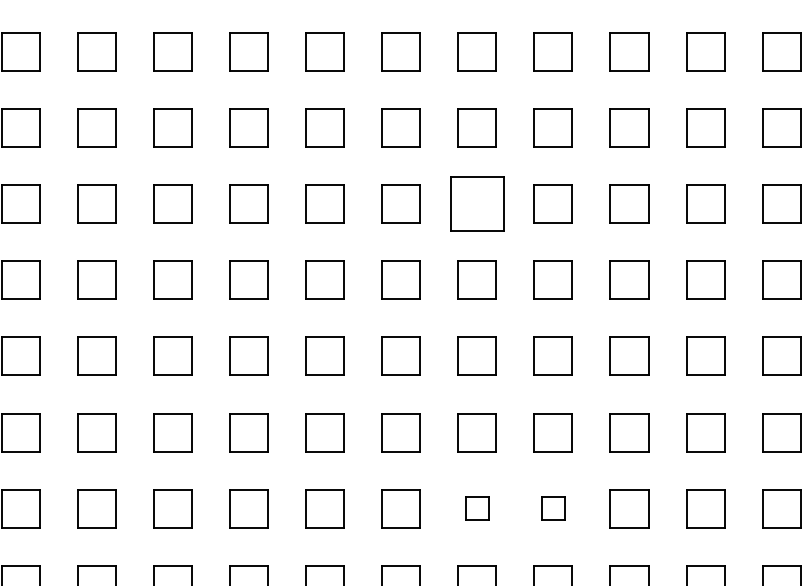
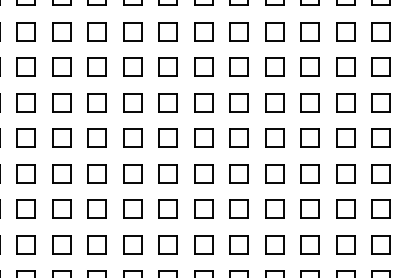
part: (475, 203) -> (238, 102), size x0.71
part: (475, 508) -> (238, 244), size x1.67
part: (552, 508) -> (274, 244), size x1.67

